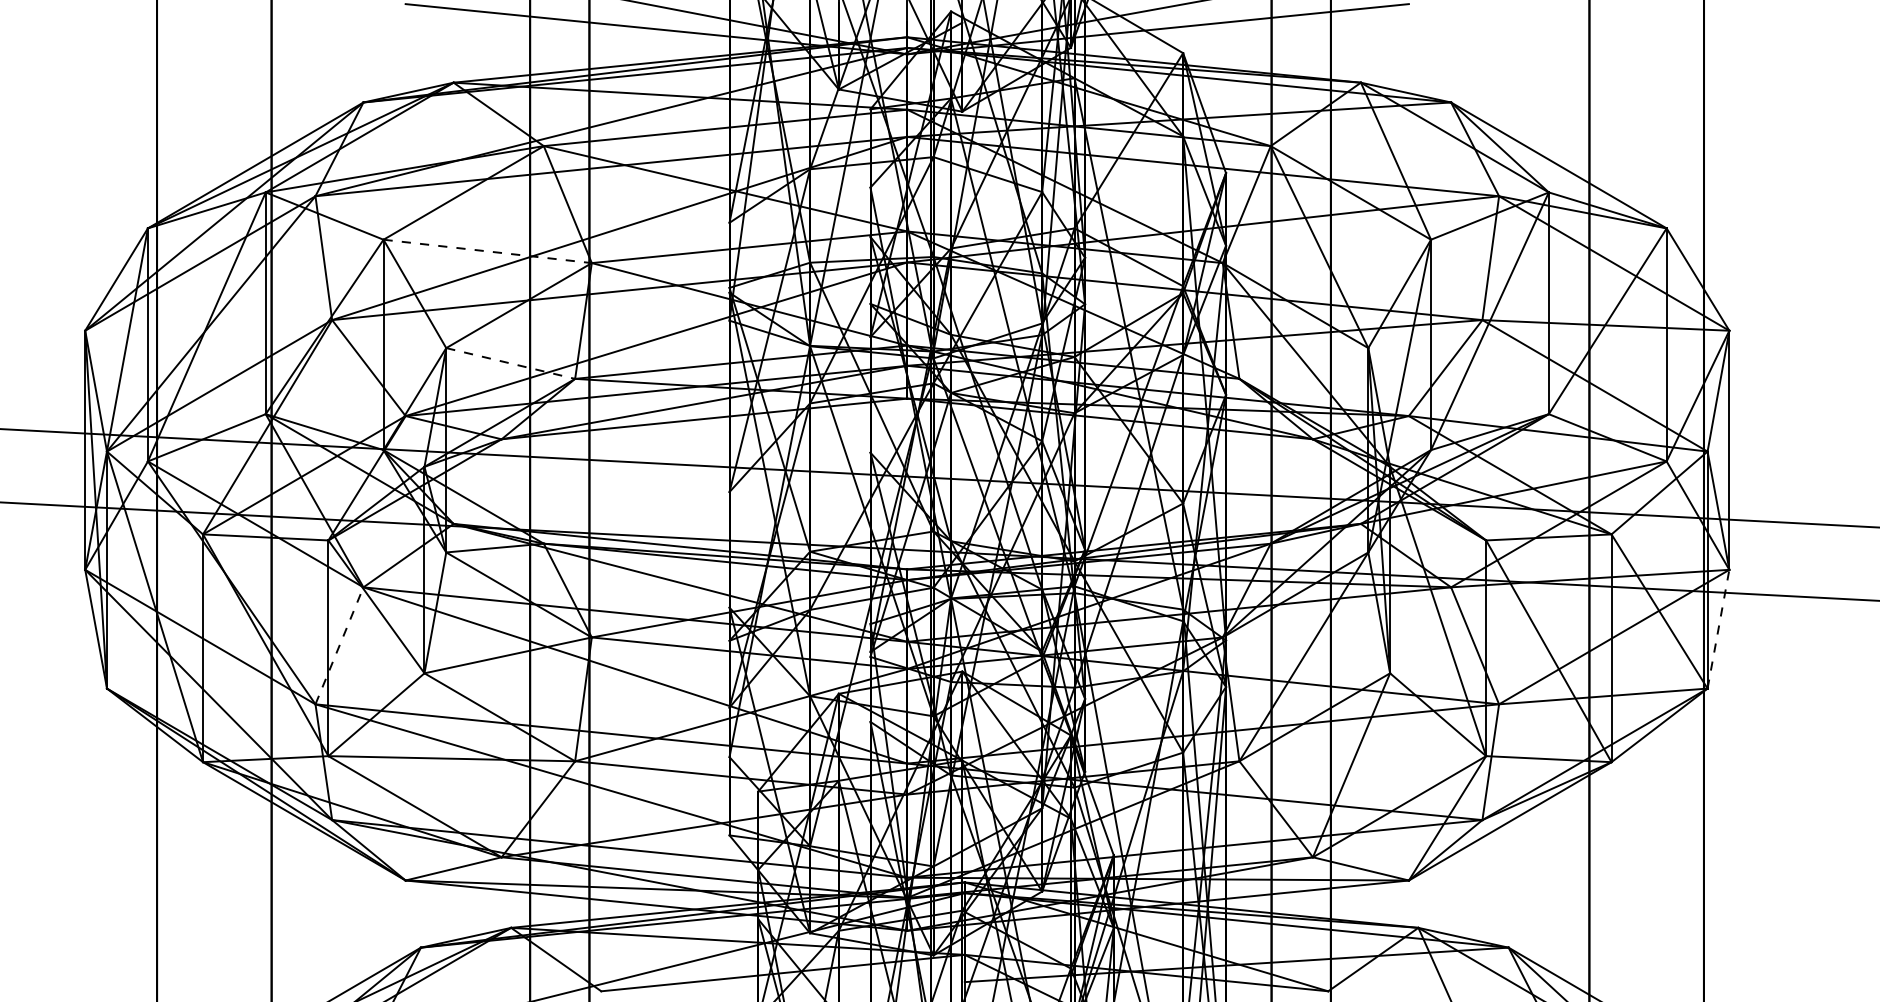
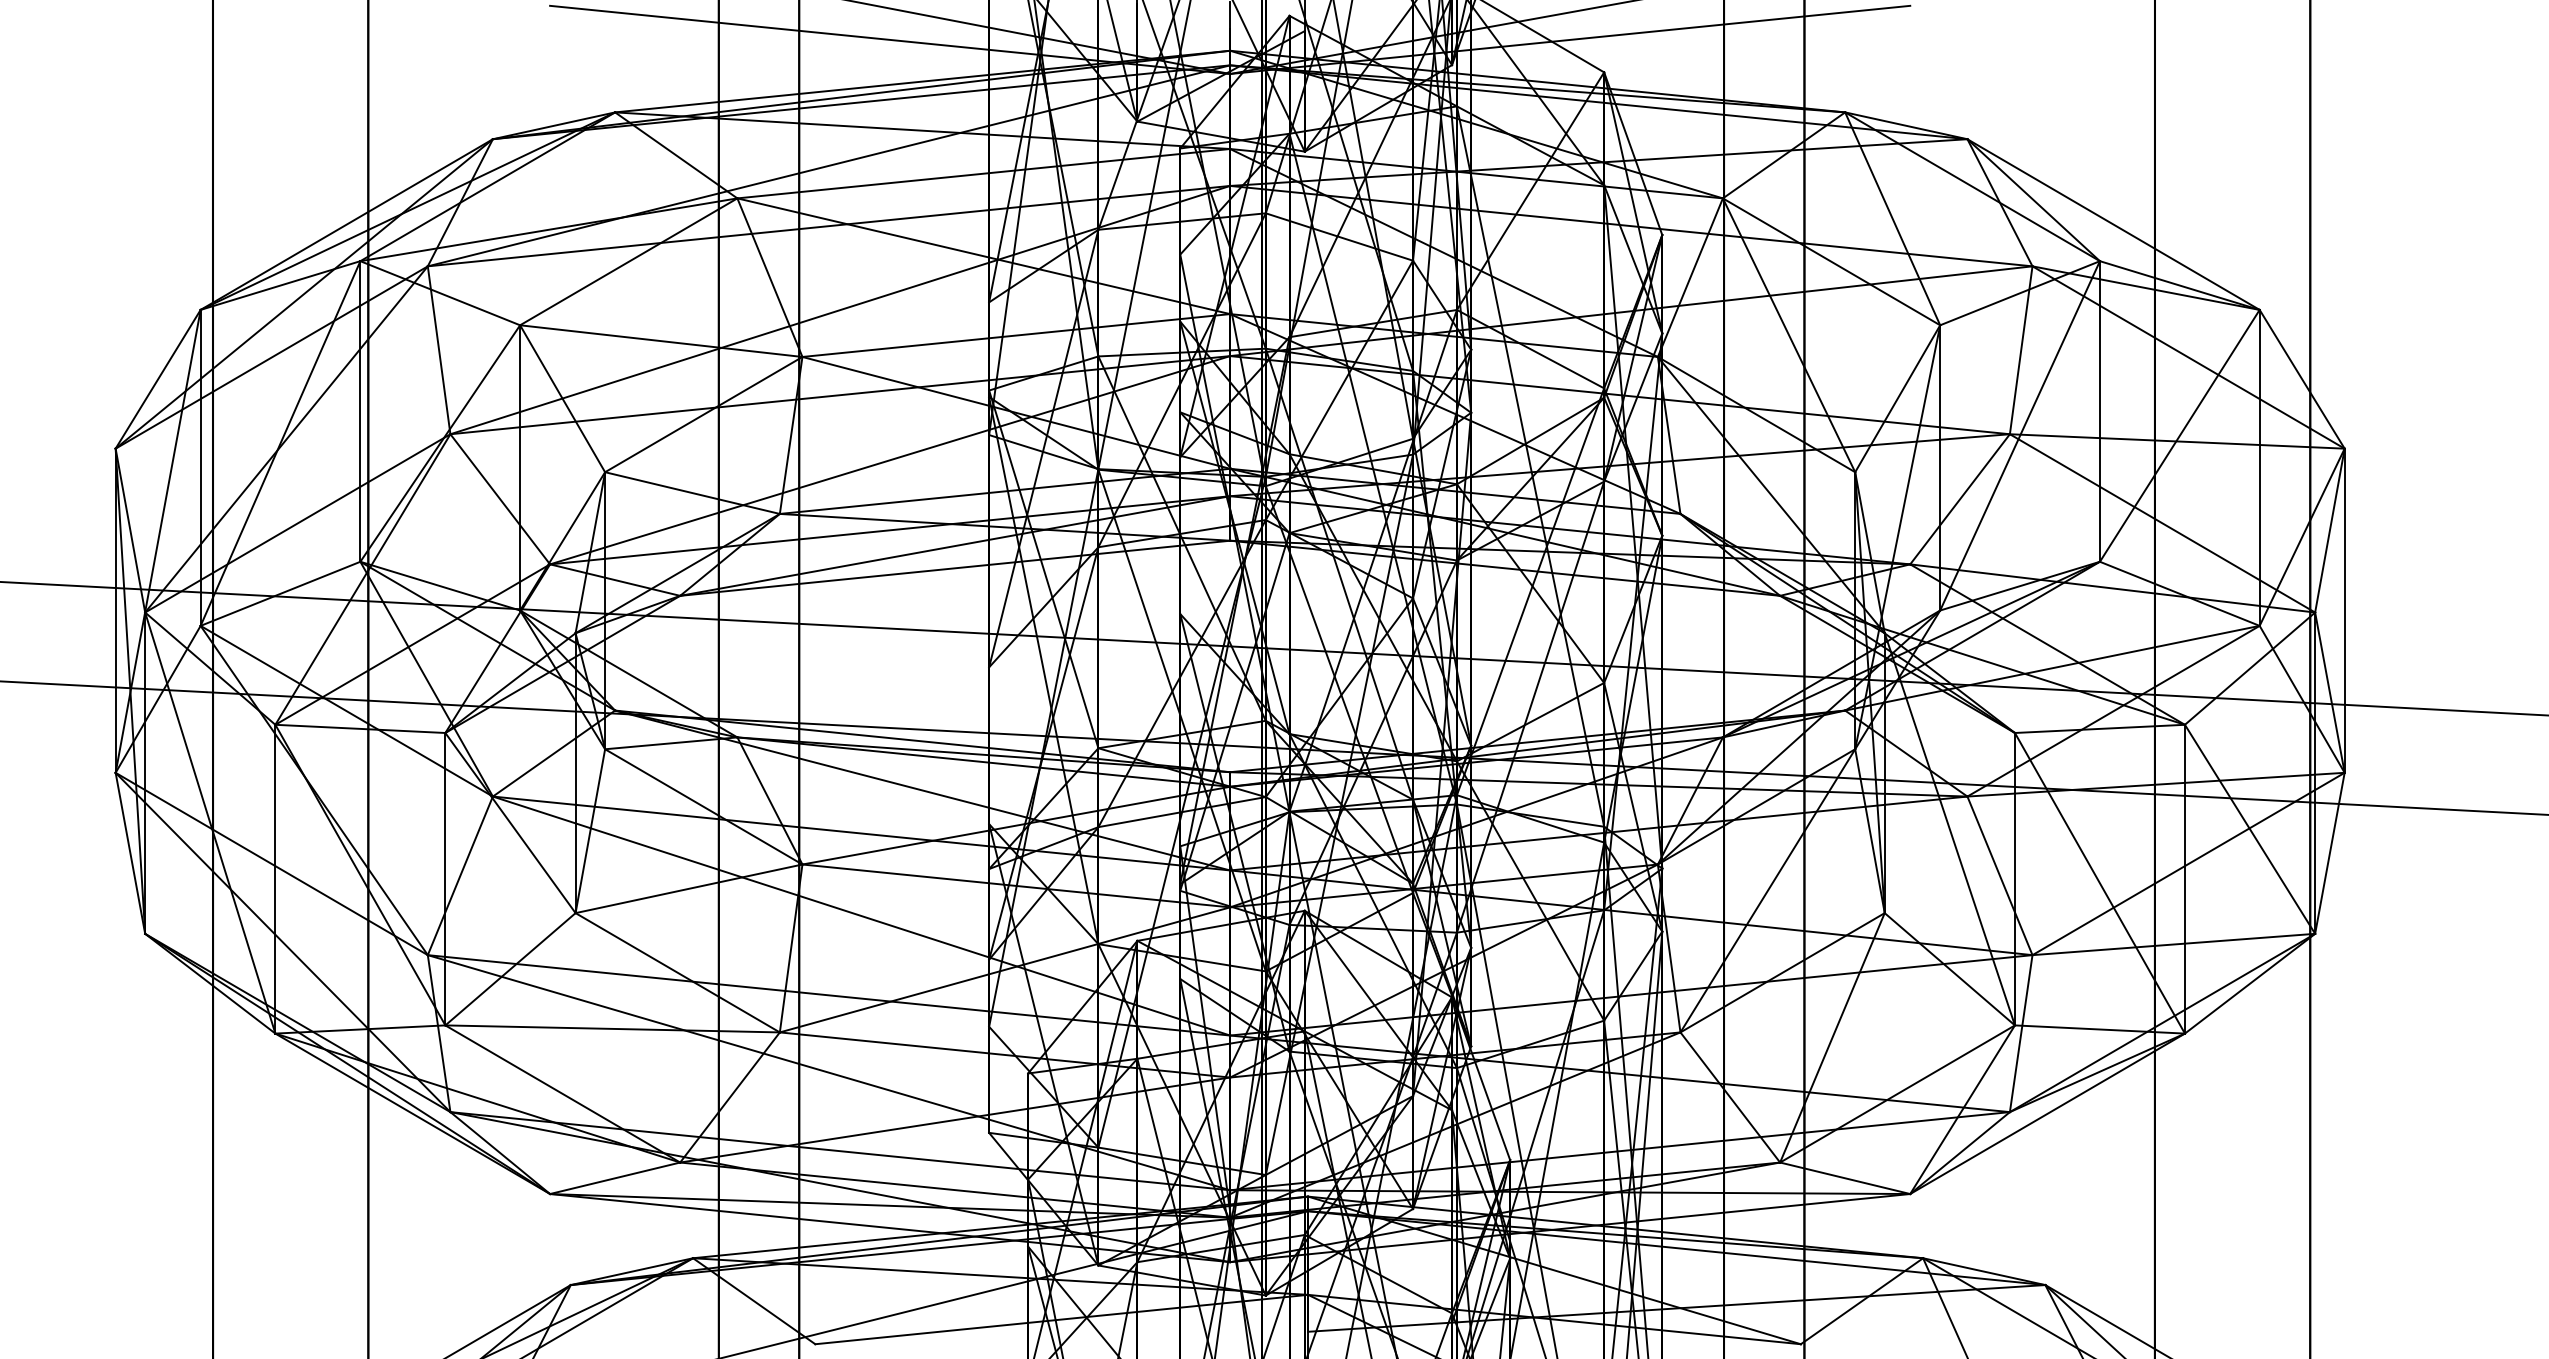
line: (487, 251) -> (661, 341), dashed -> solid
line: (510, 363) -> (692, 493), dashed -> solid
line: (1718, 629) -> (2329, 853), dashed -> solid
line: (339, 645) -> (460, 875), dashed -> solid

